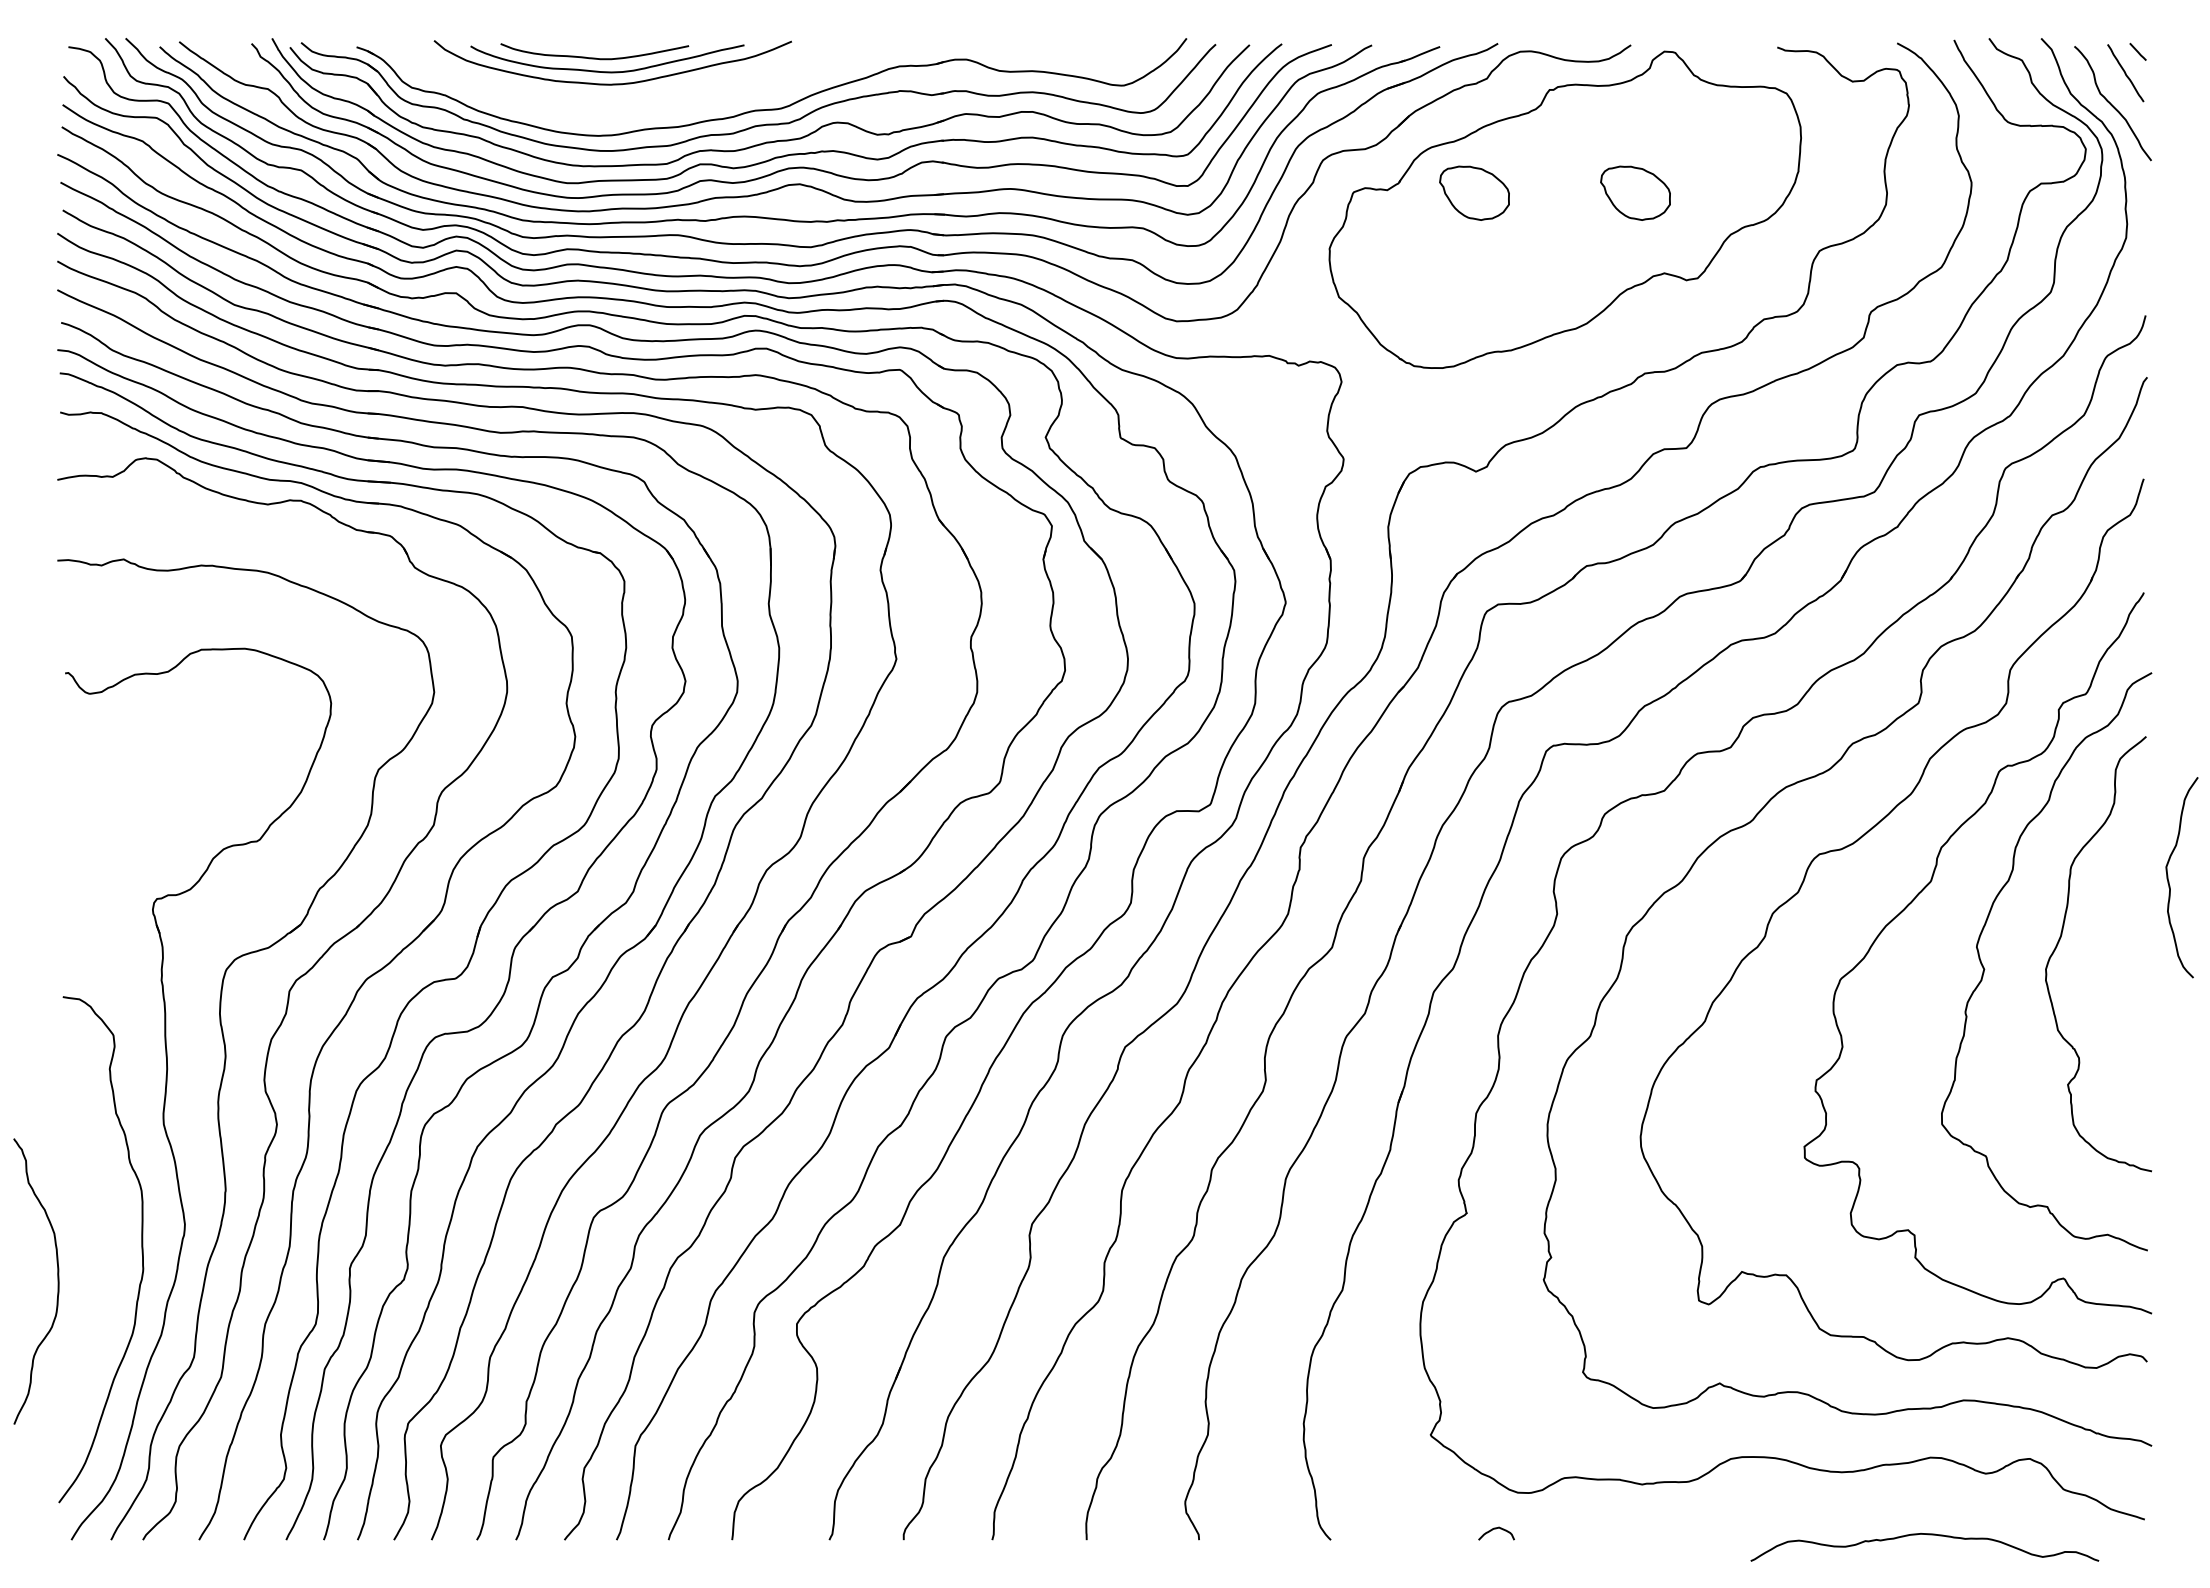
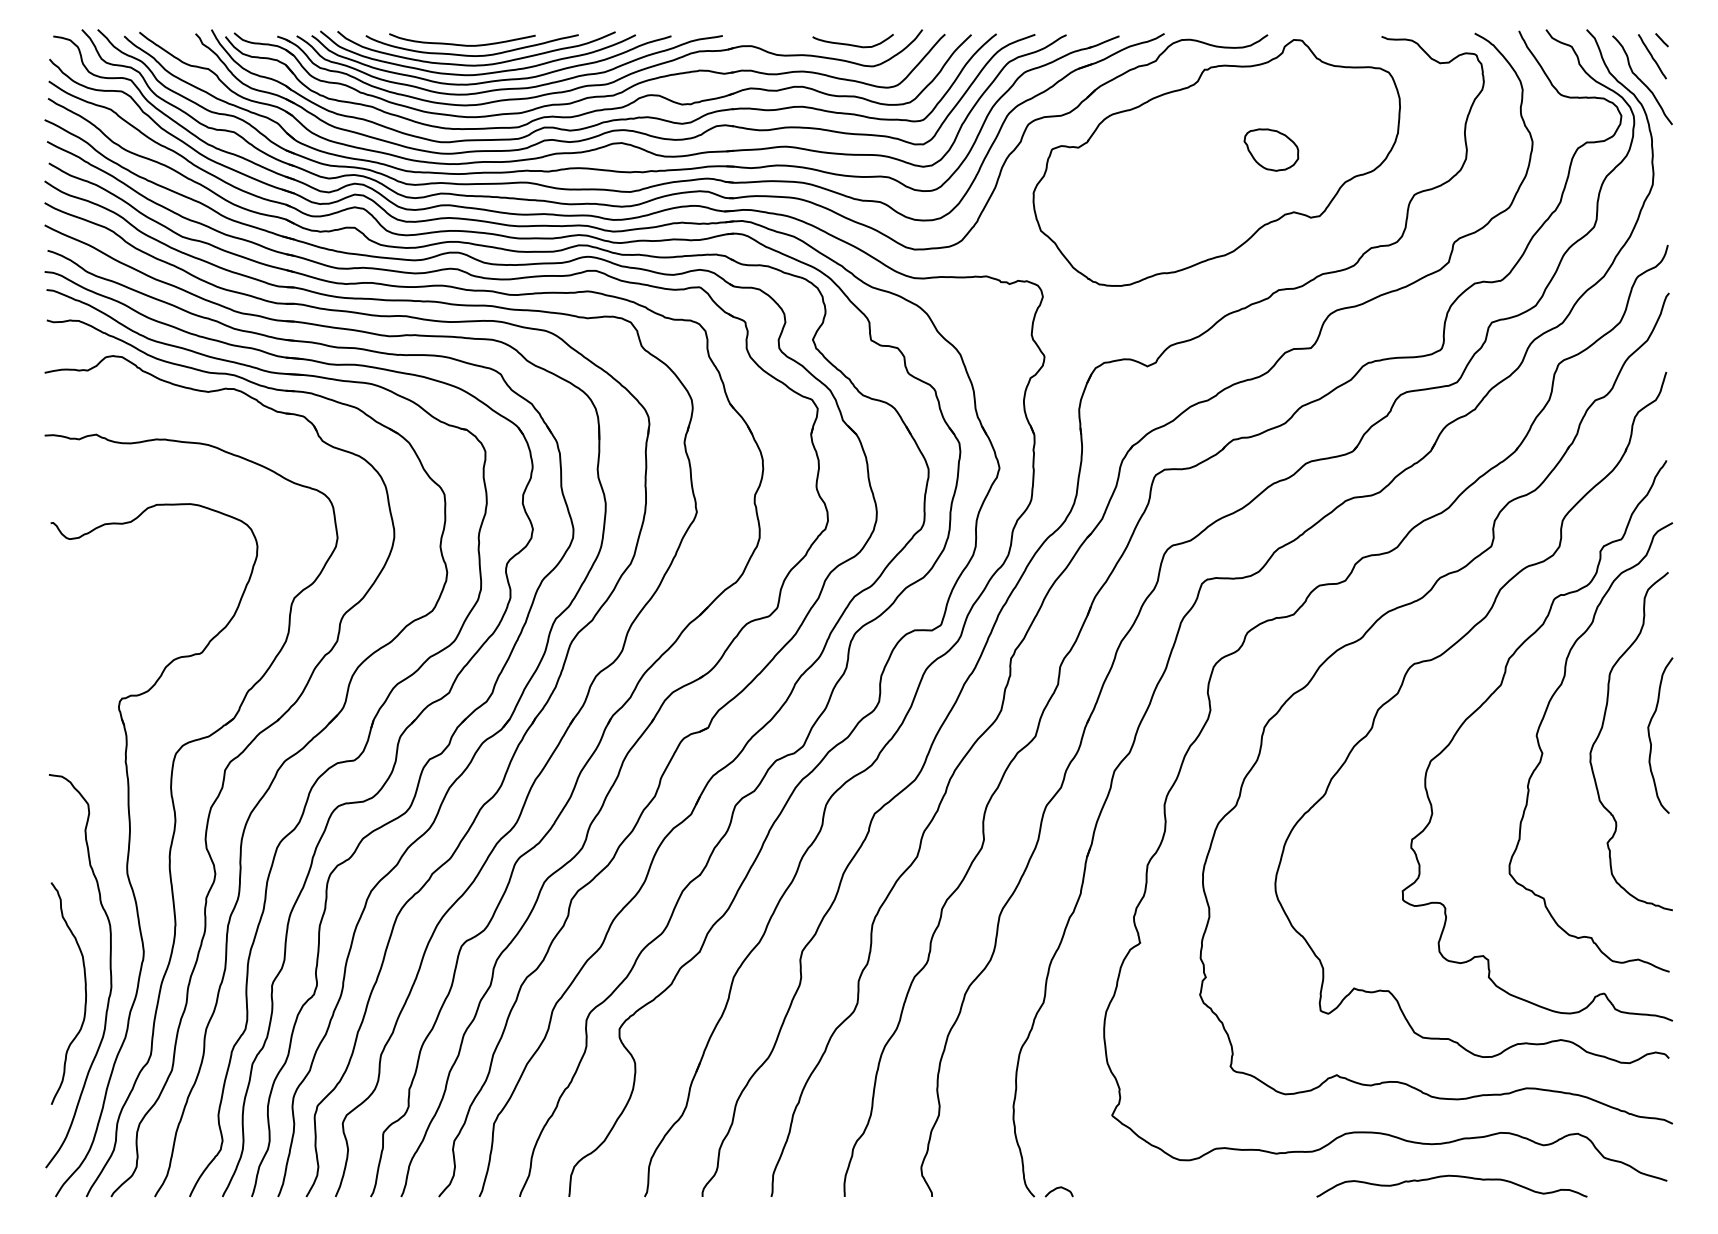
curve: (1097, 57) -> (853, 44), added
part: (656, 89) -> (510, 69), added
part: (1474, 192) -> (1146, 149), removed
curve: (2169, 881) -> (1650, 738), moved
curve: (57, 1281) -> (85, 993), moved
curve: (1496, 1529) -> (1059, 1188), moved
curve: (1928, 1535) -> (1454, 1177), moved

